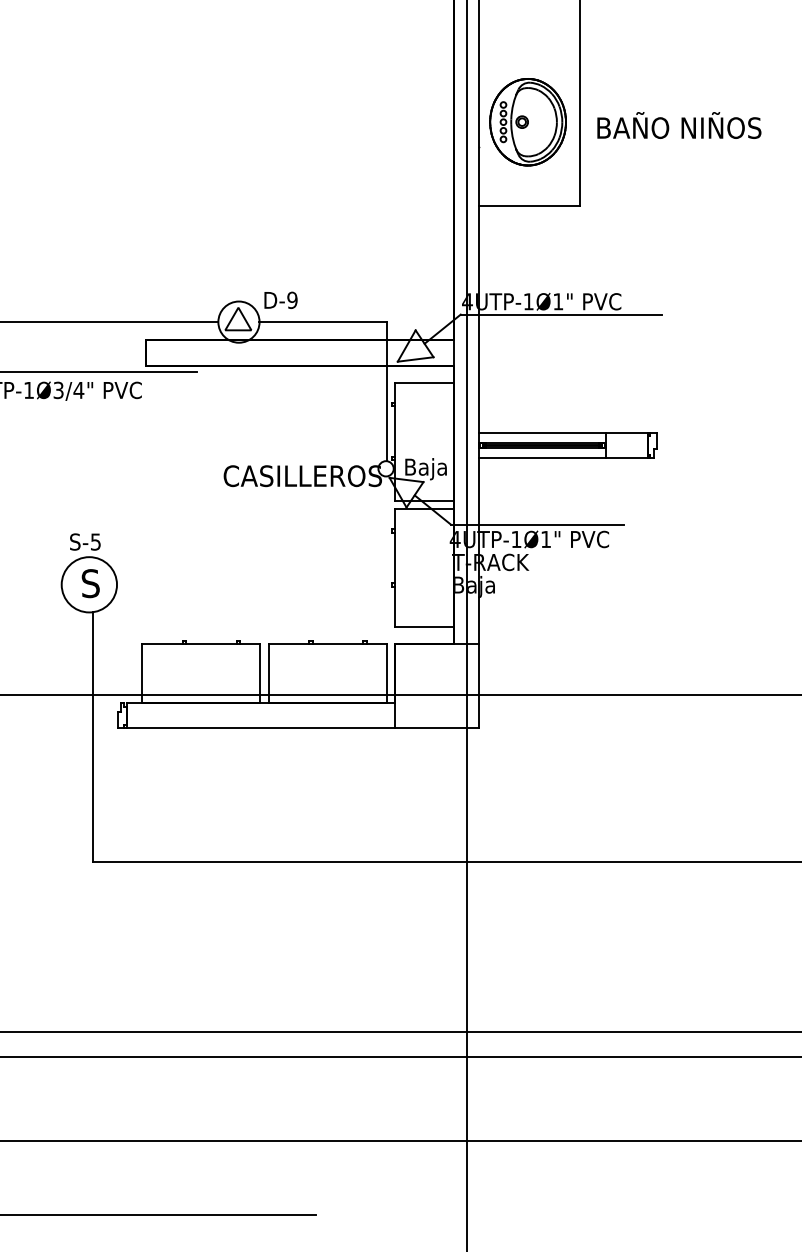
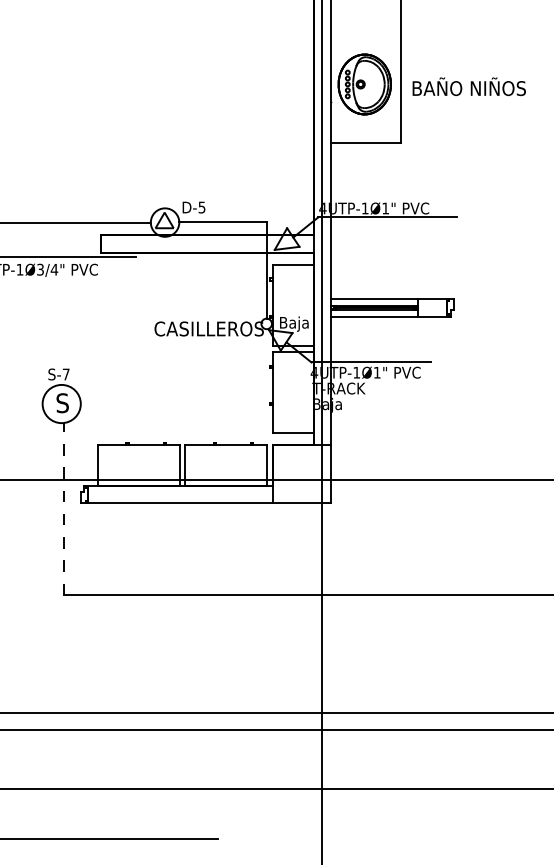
text: (291, 300) -> (201, 207), D-9 -> D-5
text: (94, 542) -> (65, 374), S-5 -> S-7
line: (93, 736) -> (64, 508), solid -> dashed

